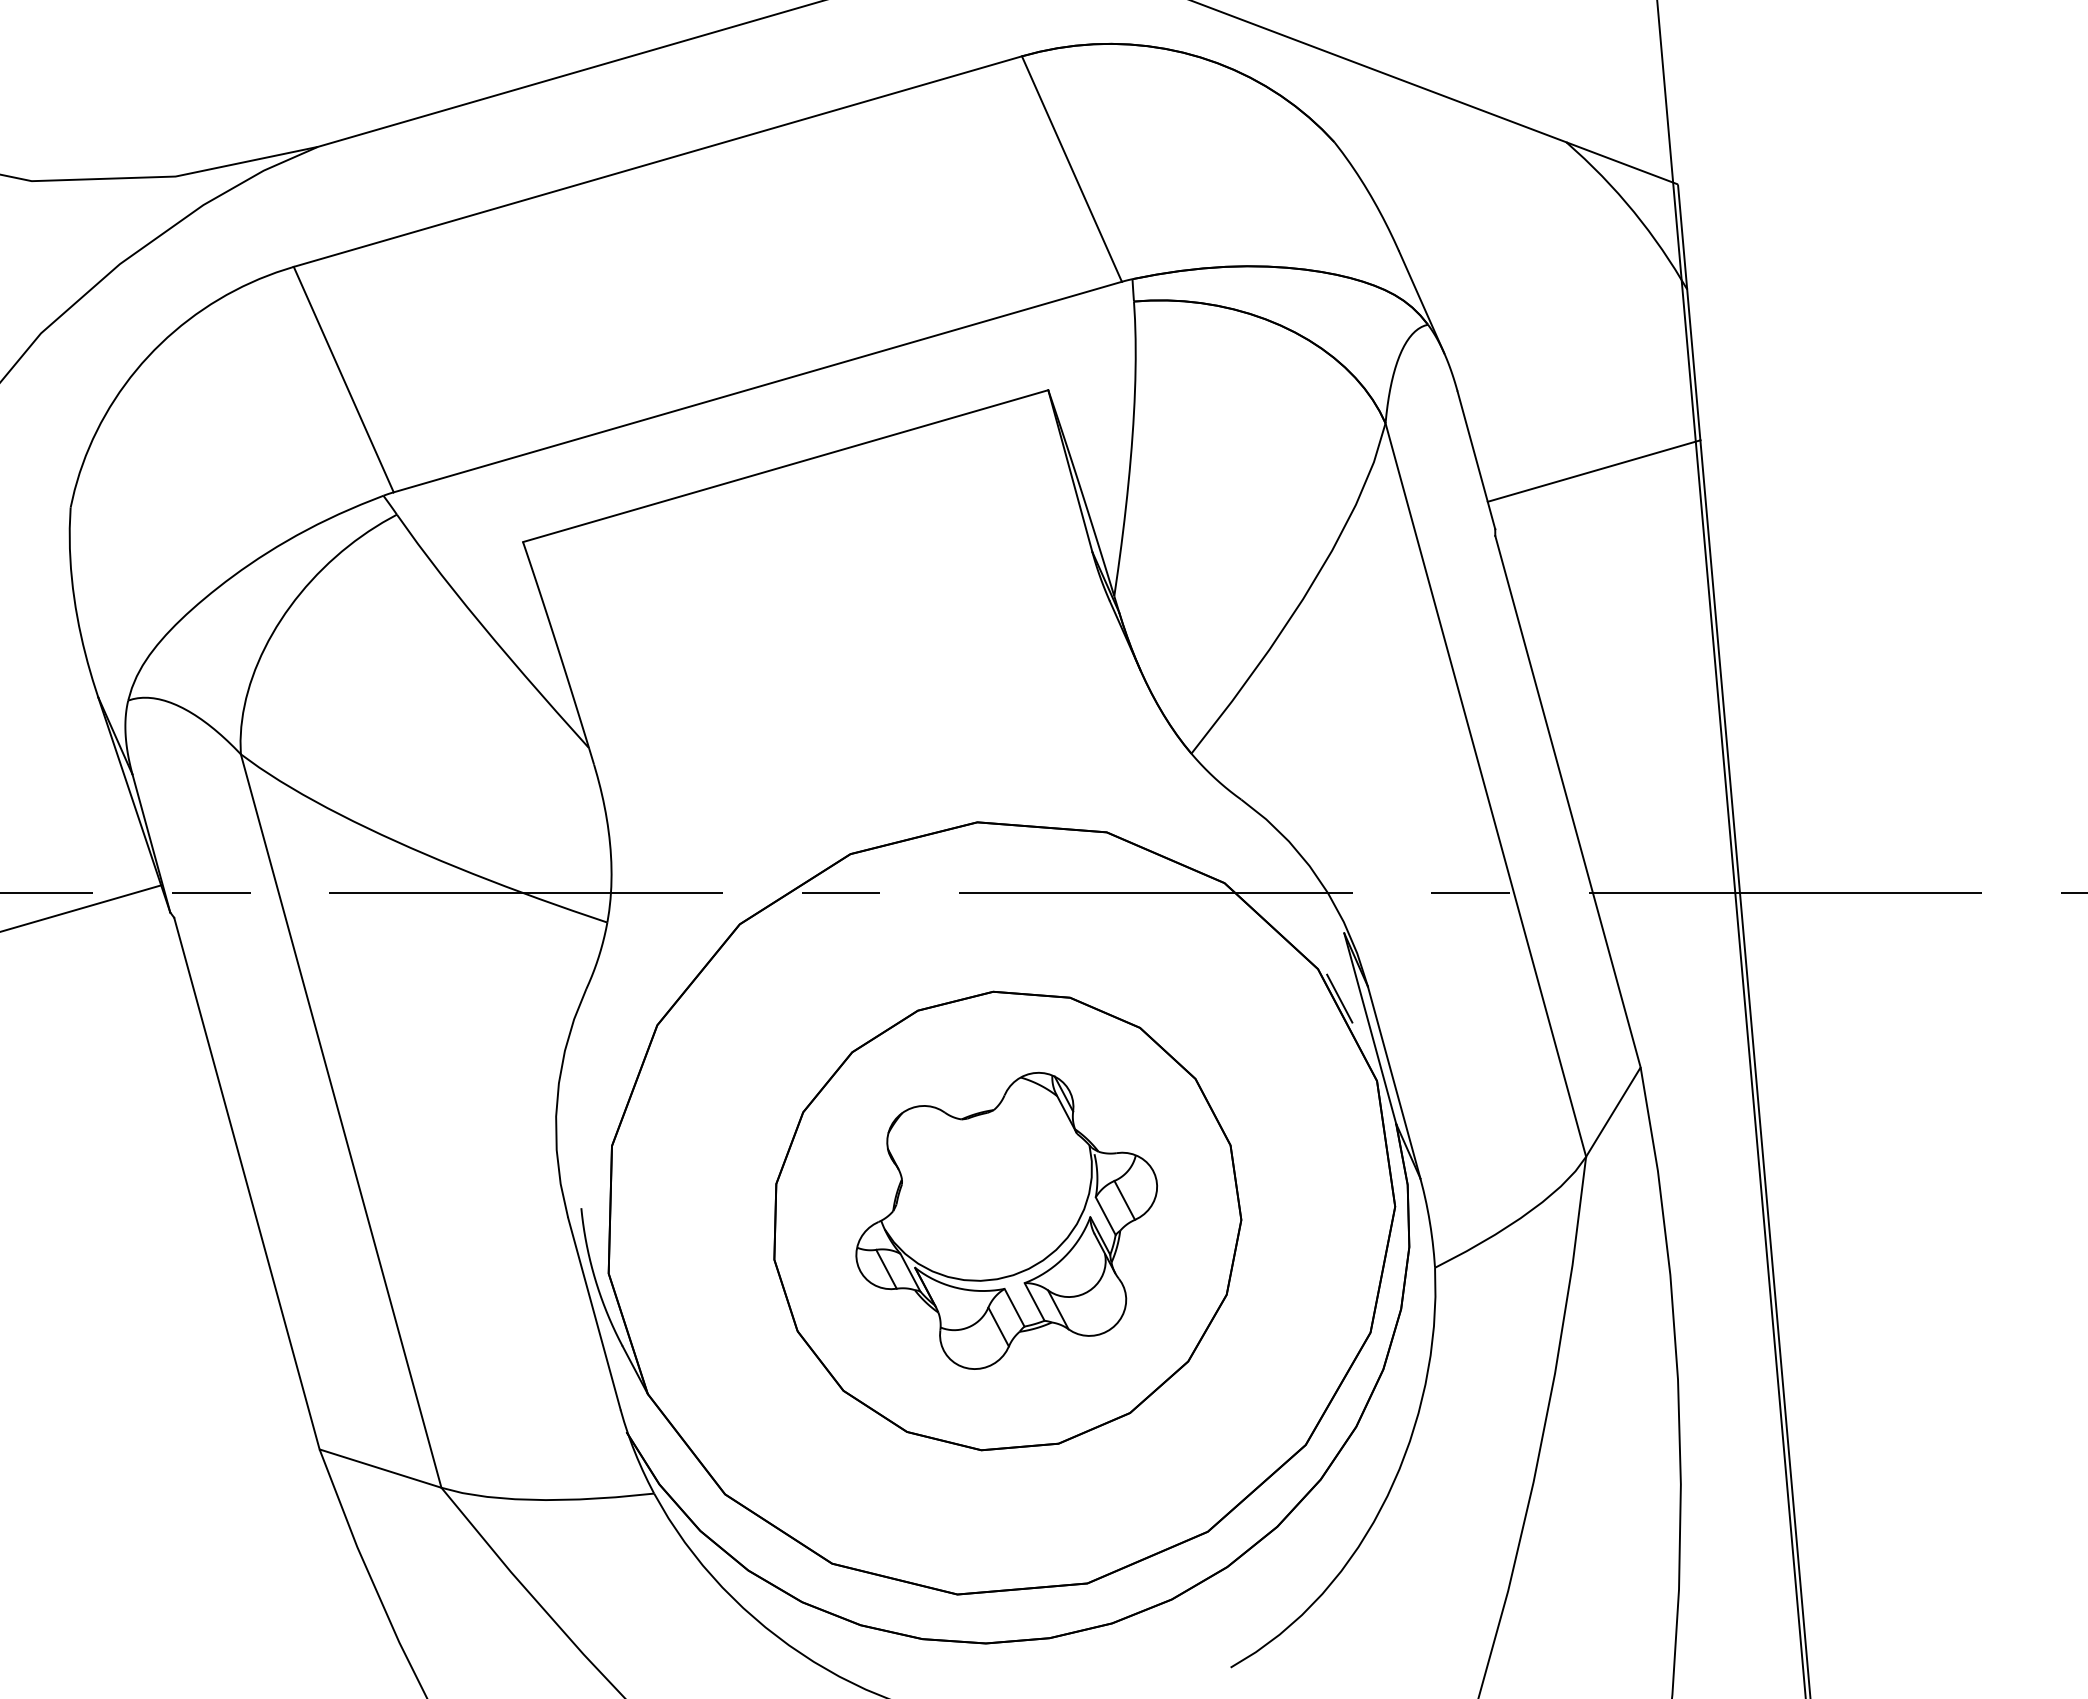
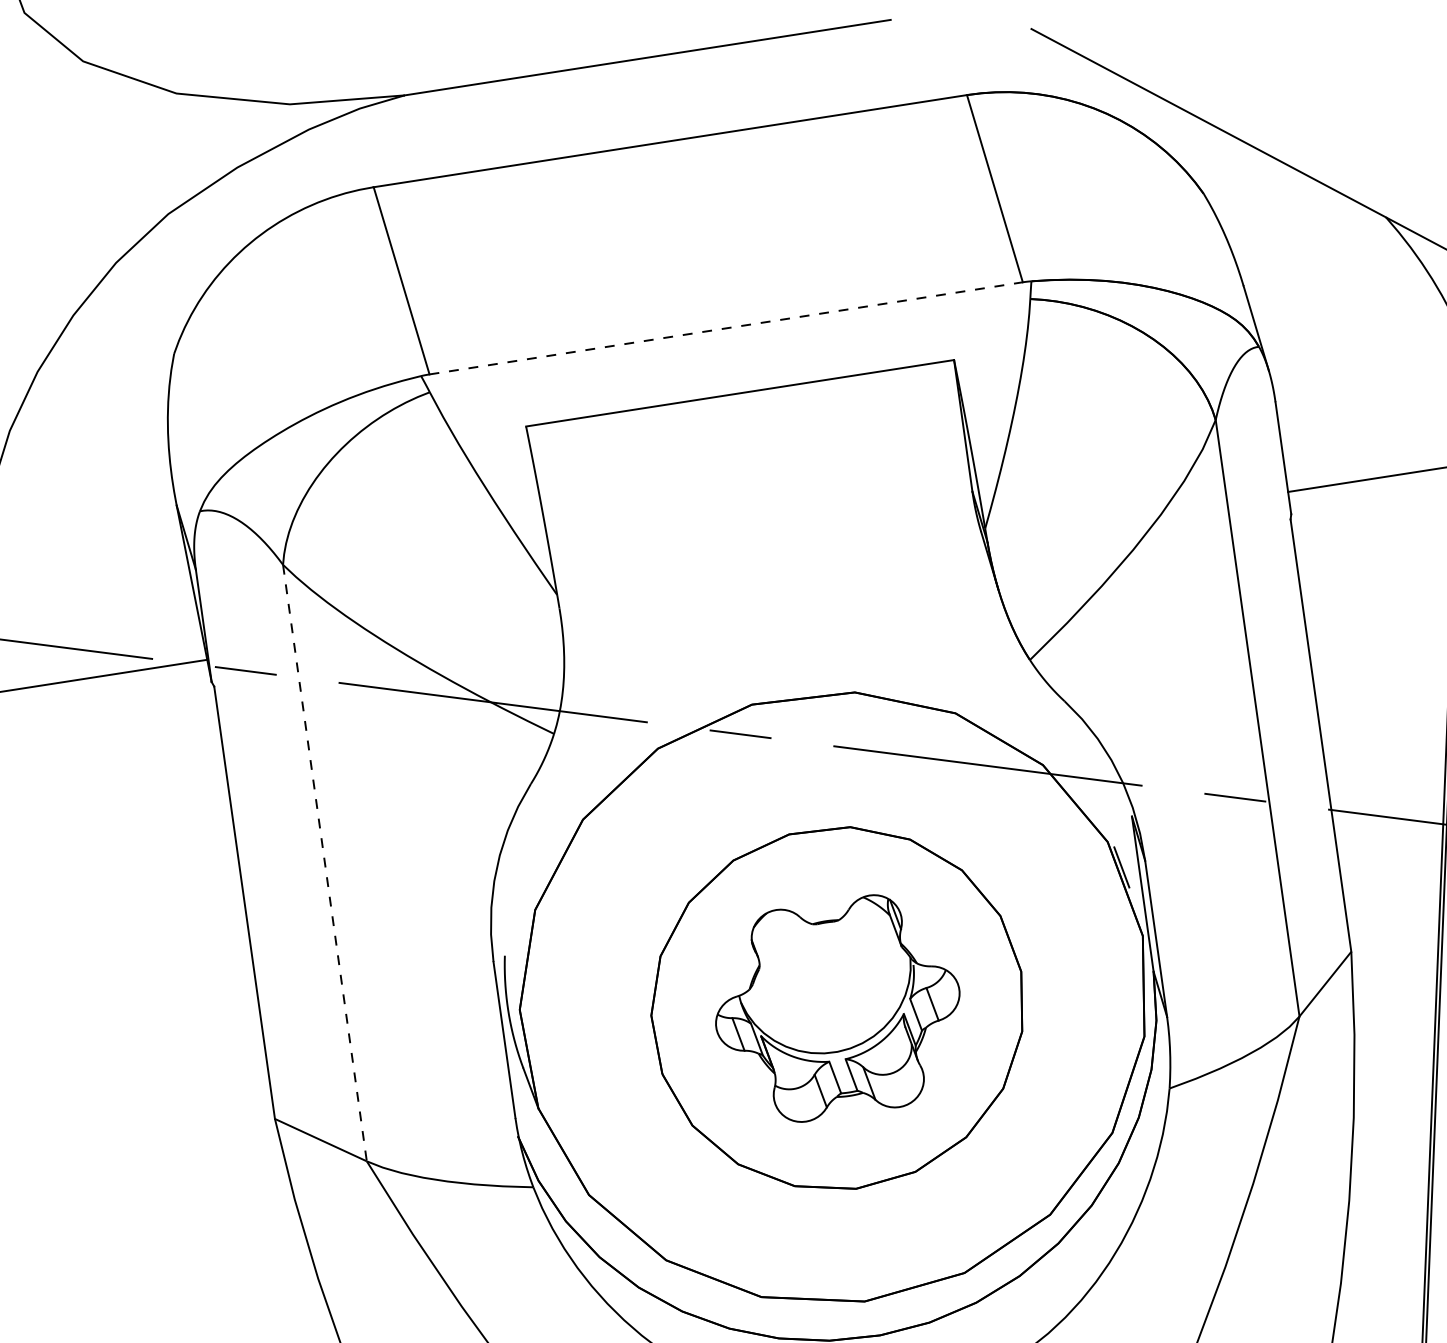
line: (757, 387) -> (725, 328), solid -> dashed
line: (341, 1121) -> (325, 863), solid -> dashed

